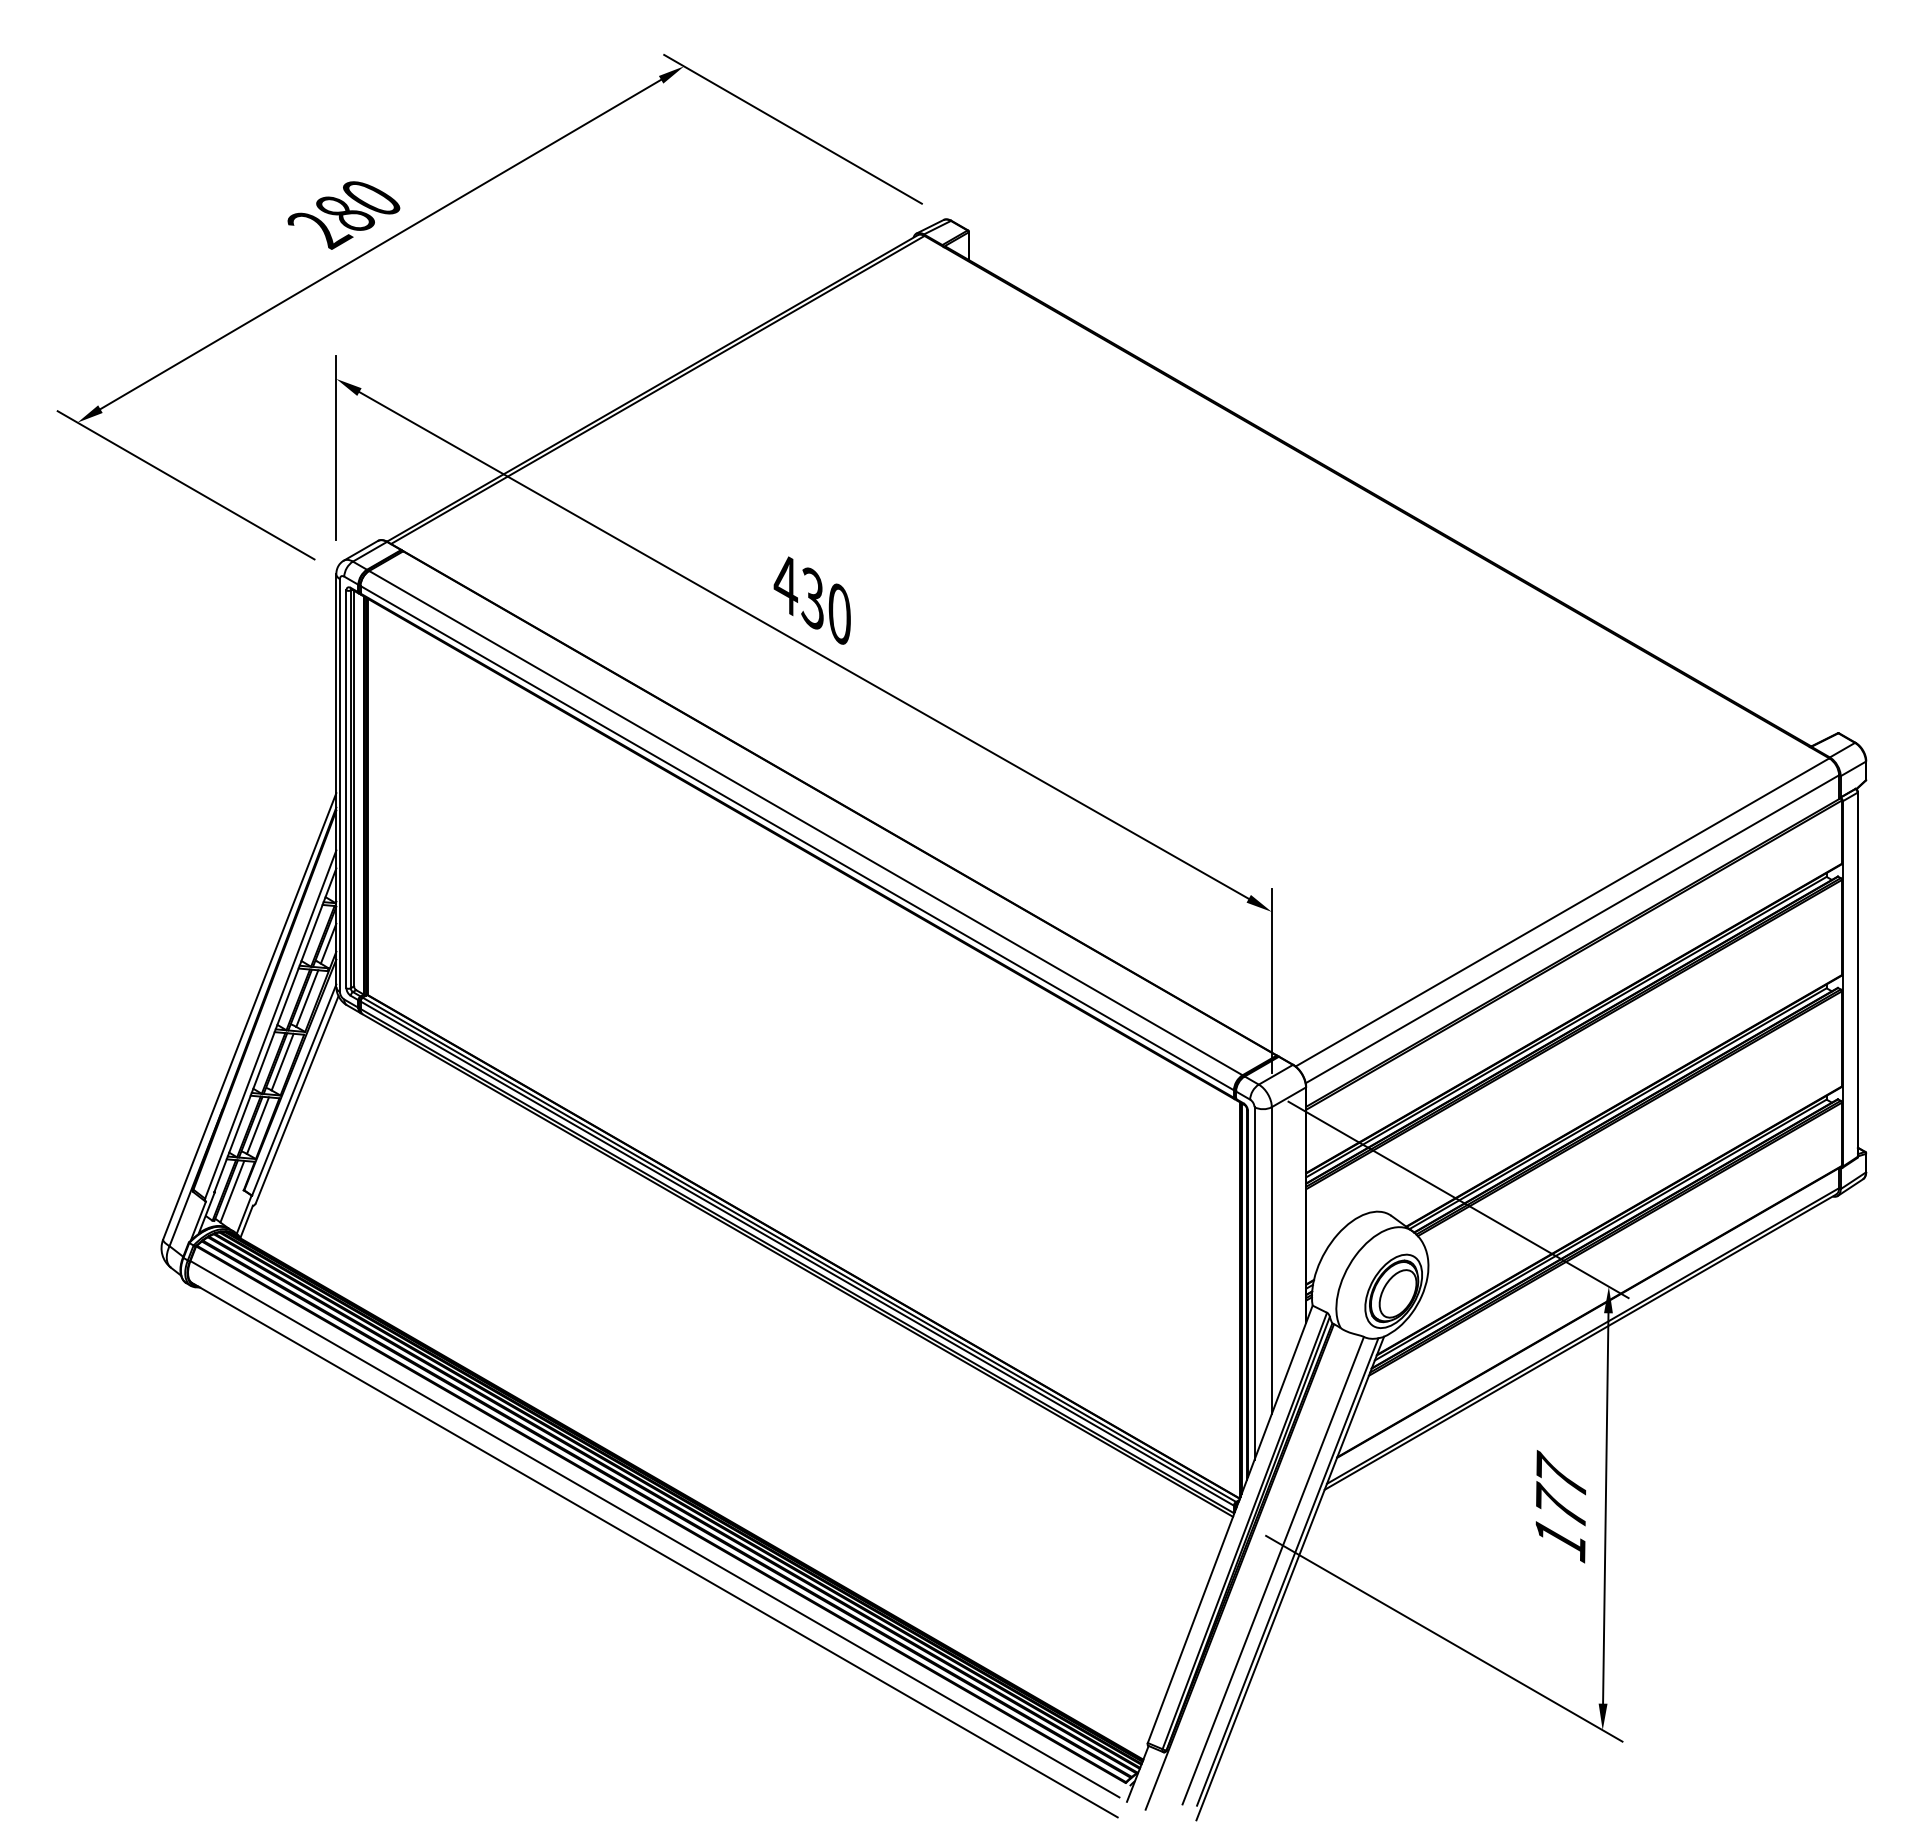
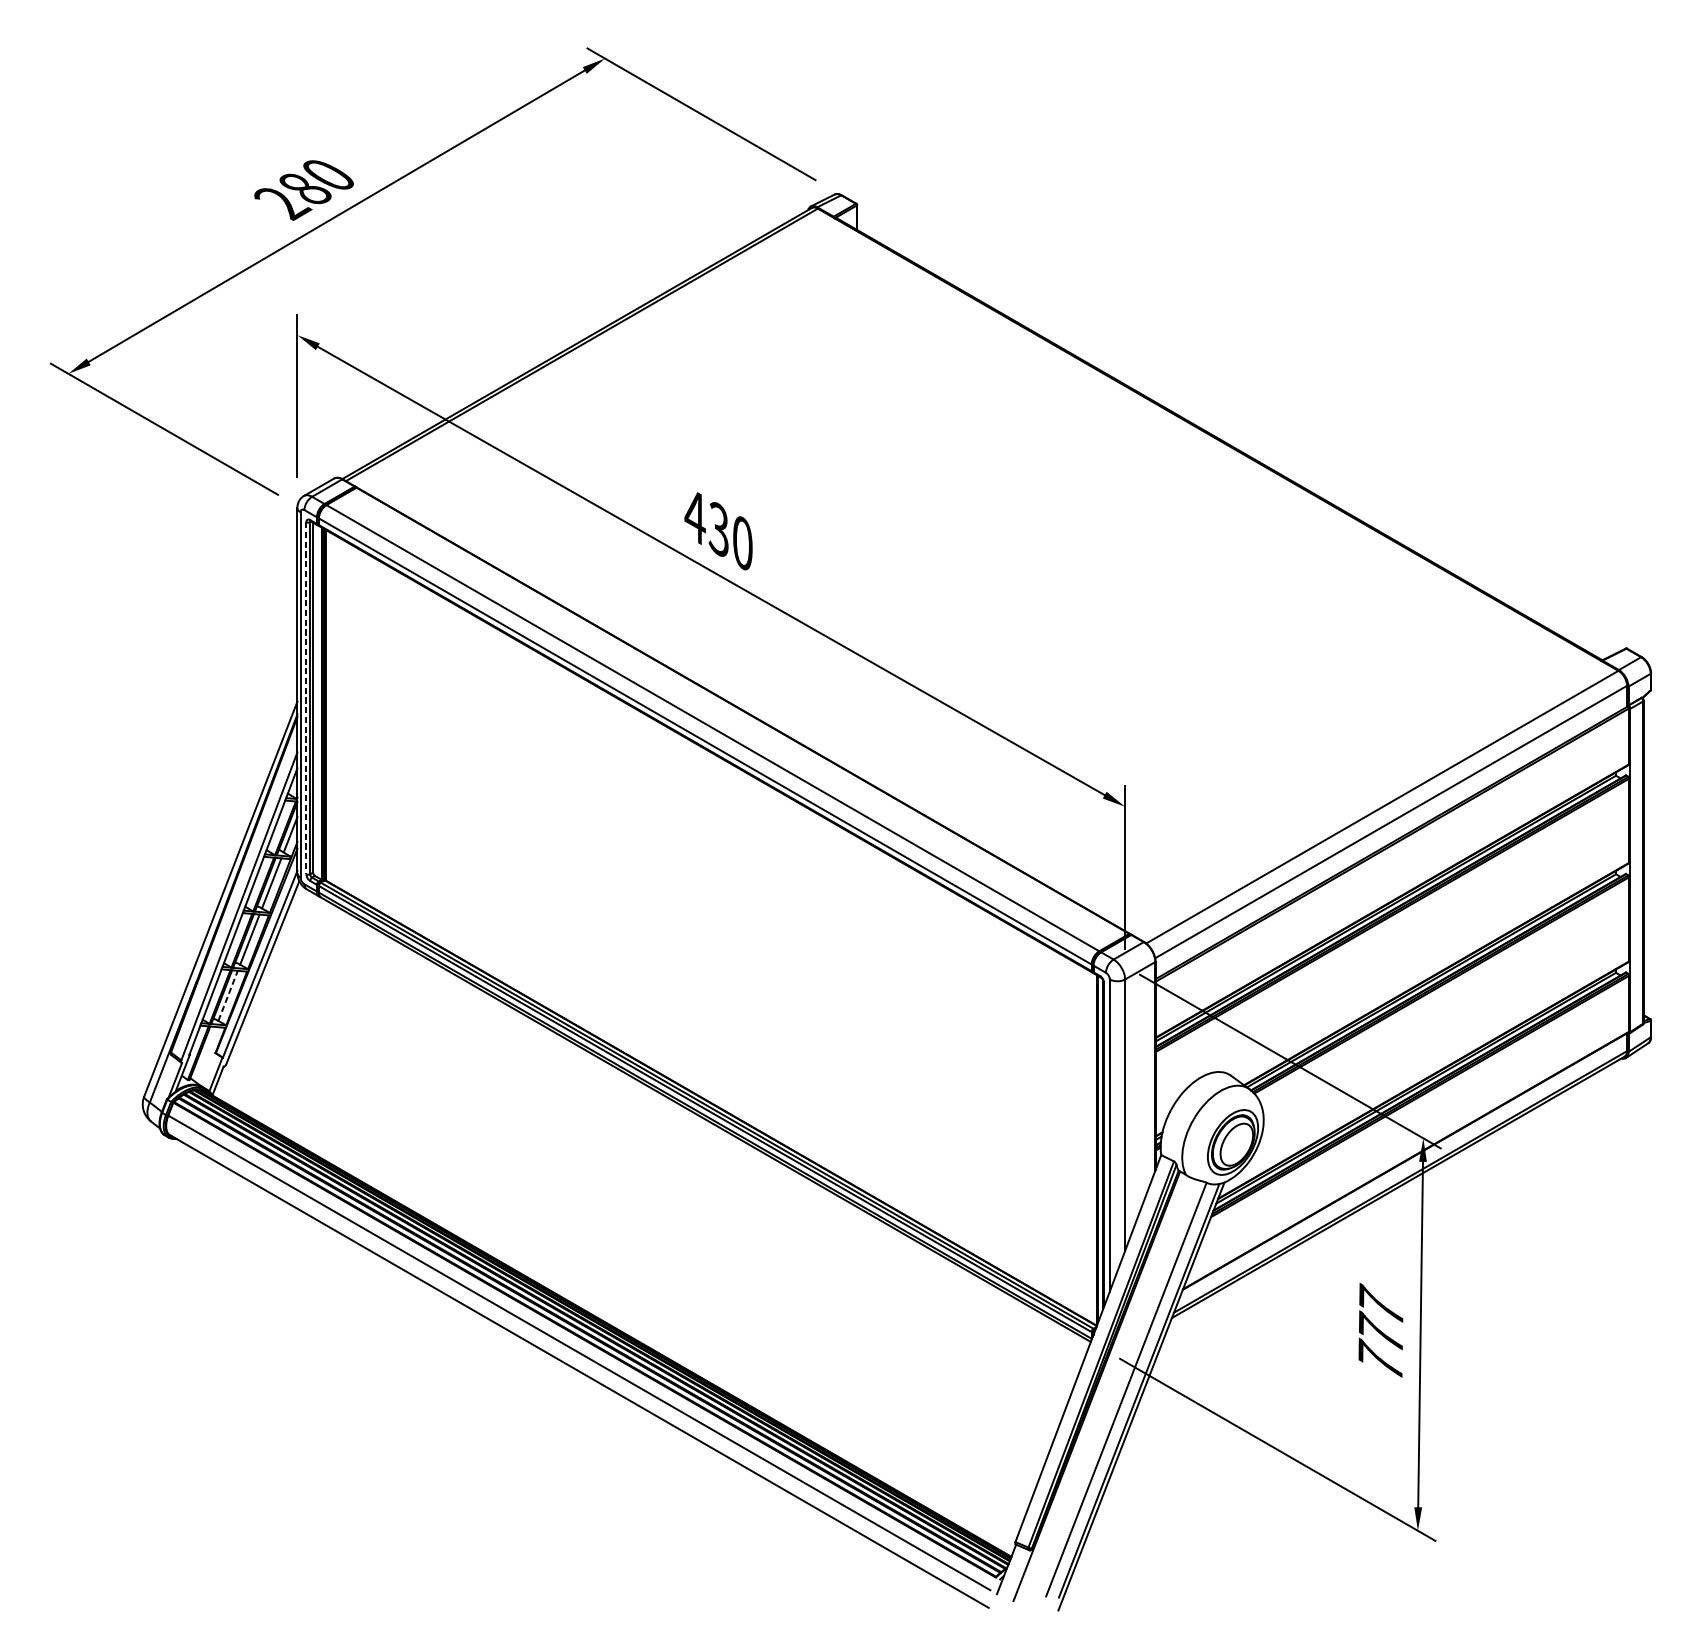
line: (346, 789) -> (306, 698), solid -> dashed
line: (258, 1125) -> (228, 995), solid -> dashed
line: (232, 1191) -> (205, 1054), removed
text: (1560, 1537) -> (1380, 1360), 177 -> 777

